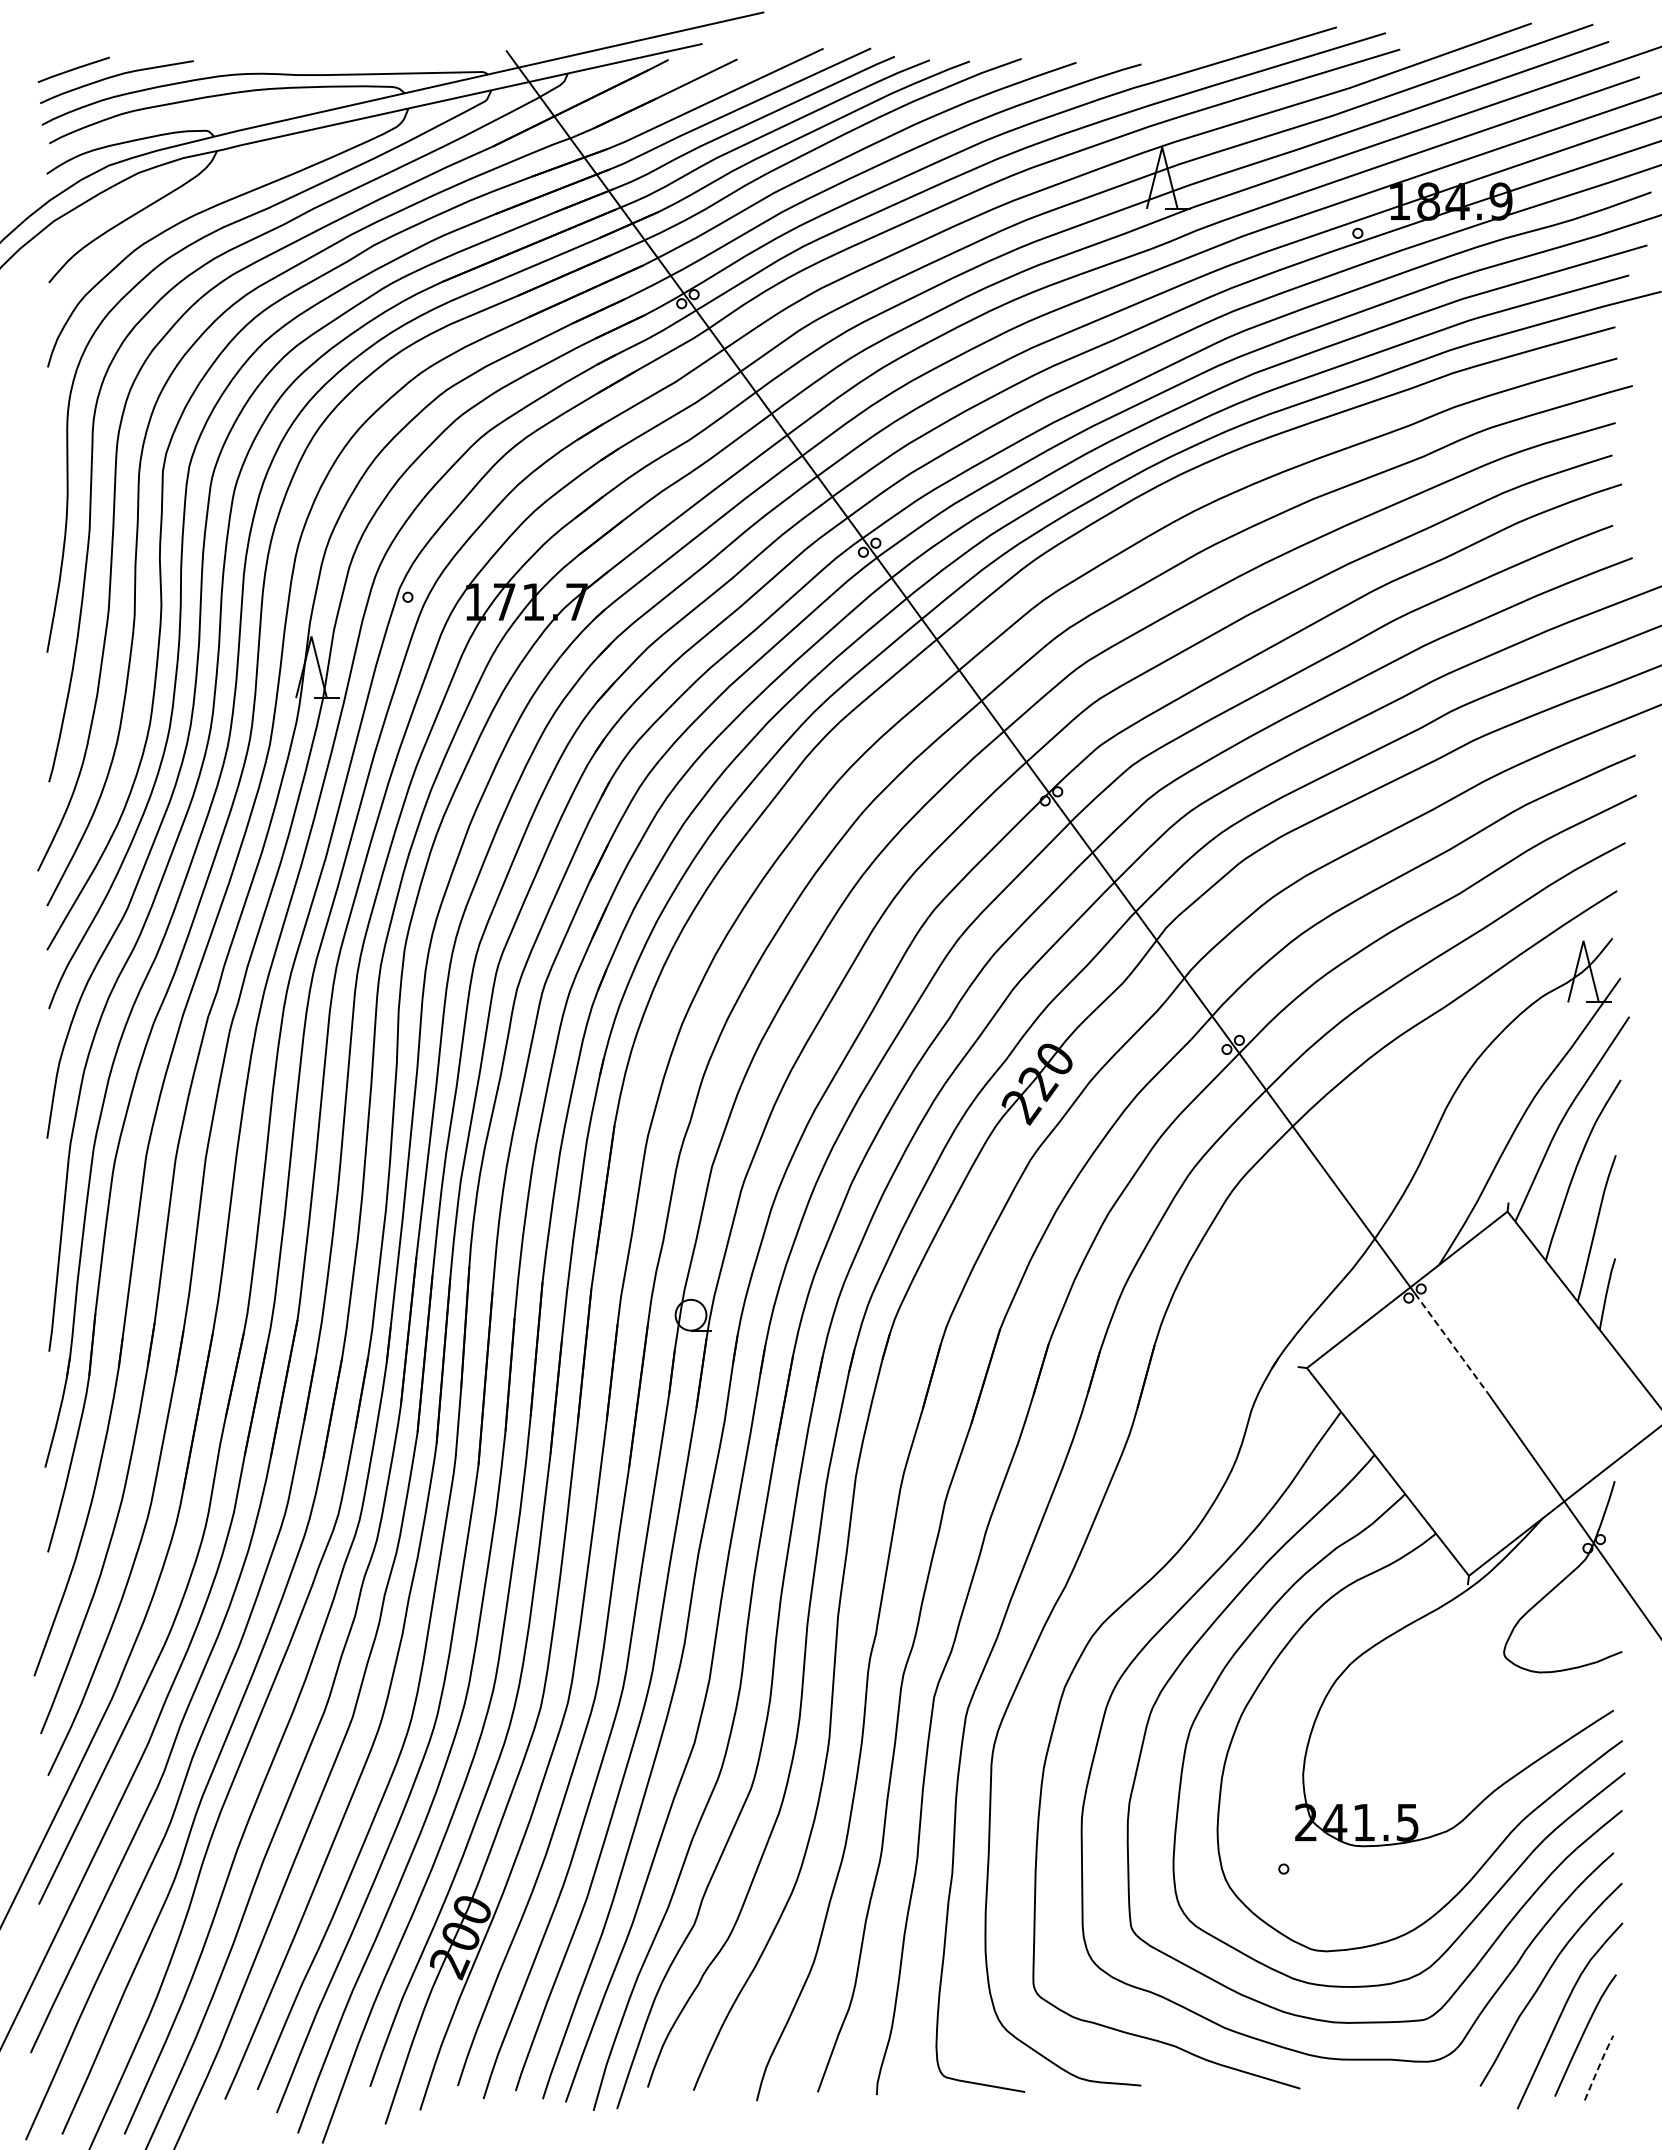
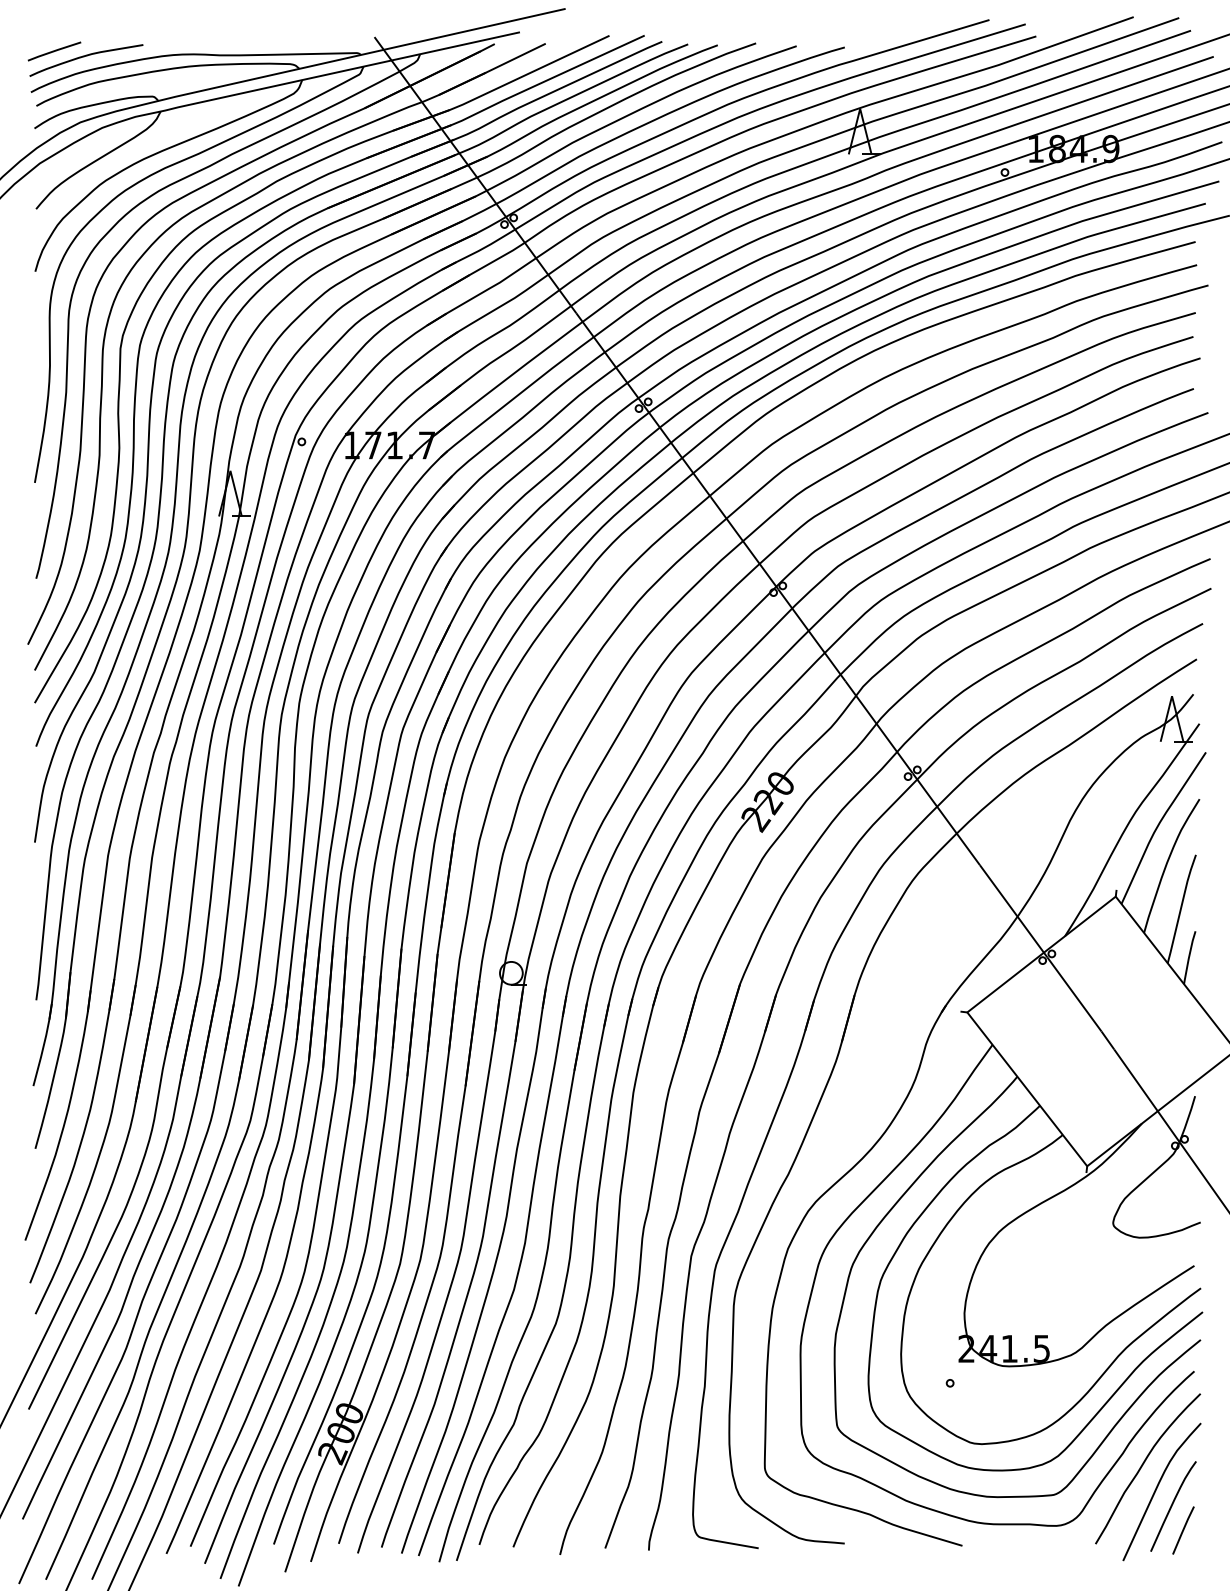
line: (1451, 1344) -> (1074, 994), dashed -> solid
line: (1598, 2067) -> (1183, 1530), dashed -> solid

